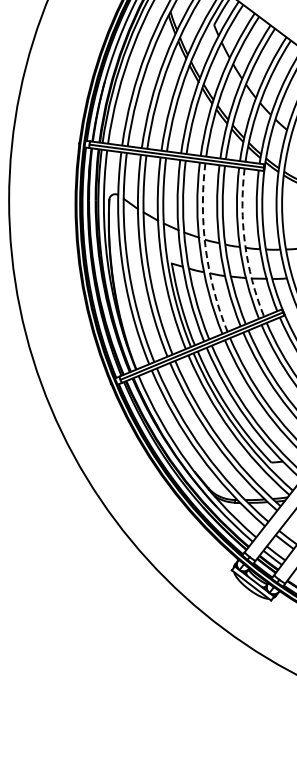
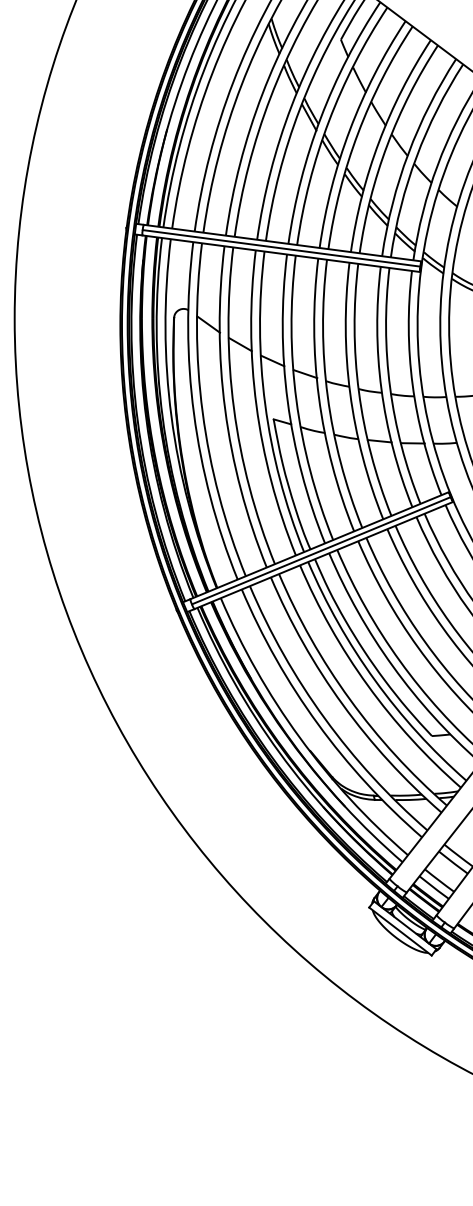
arc: (245, 243) -> (390, 387), dashed -> solid
arc: (205, 249) -> (327, 396), dashed -> solid

